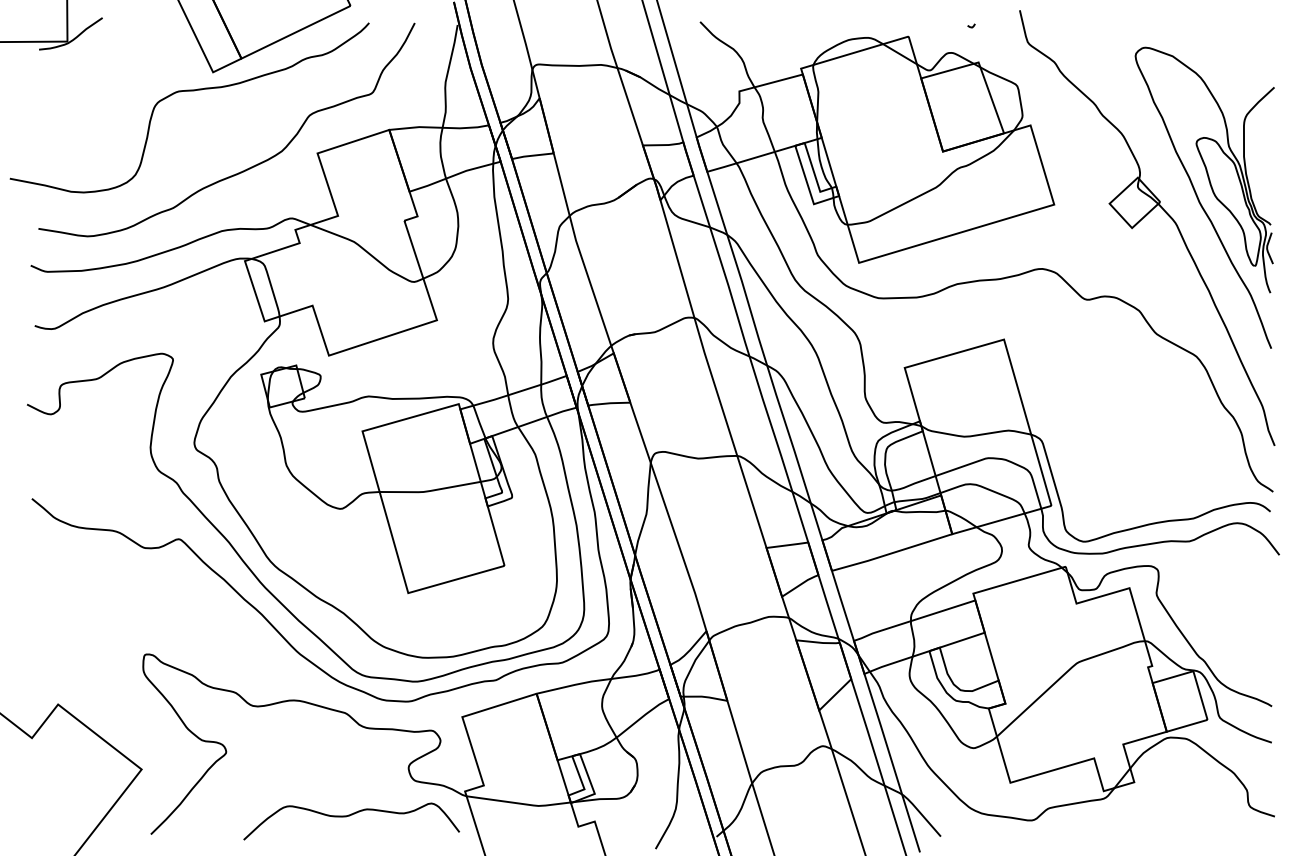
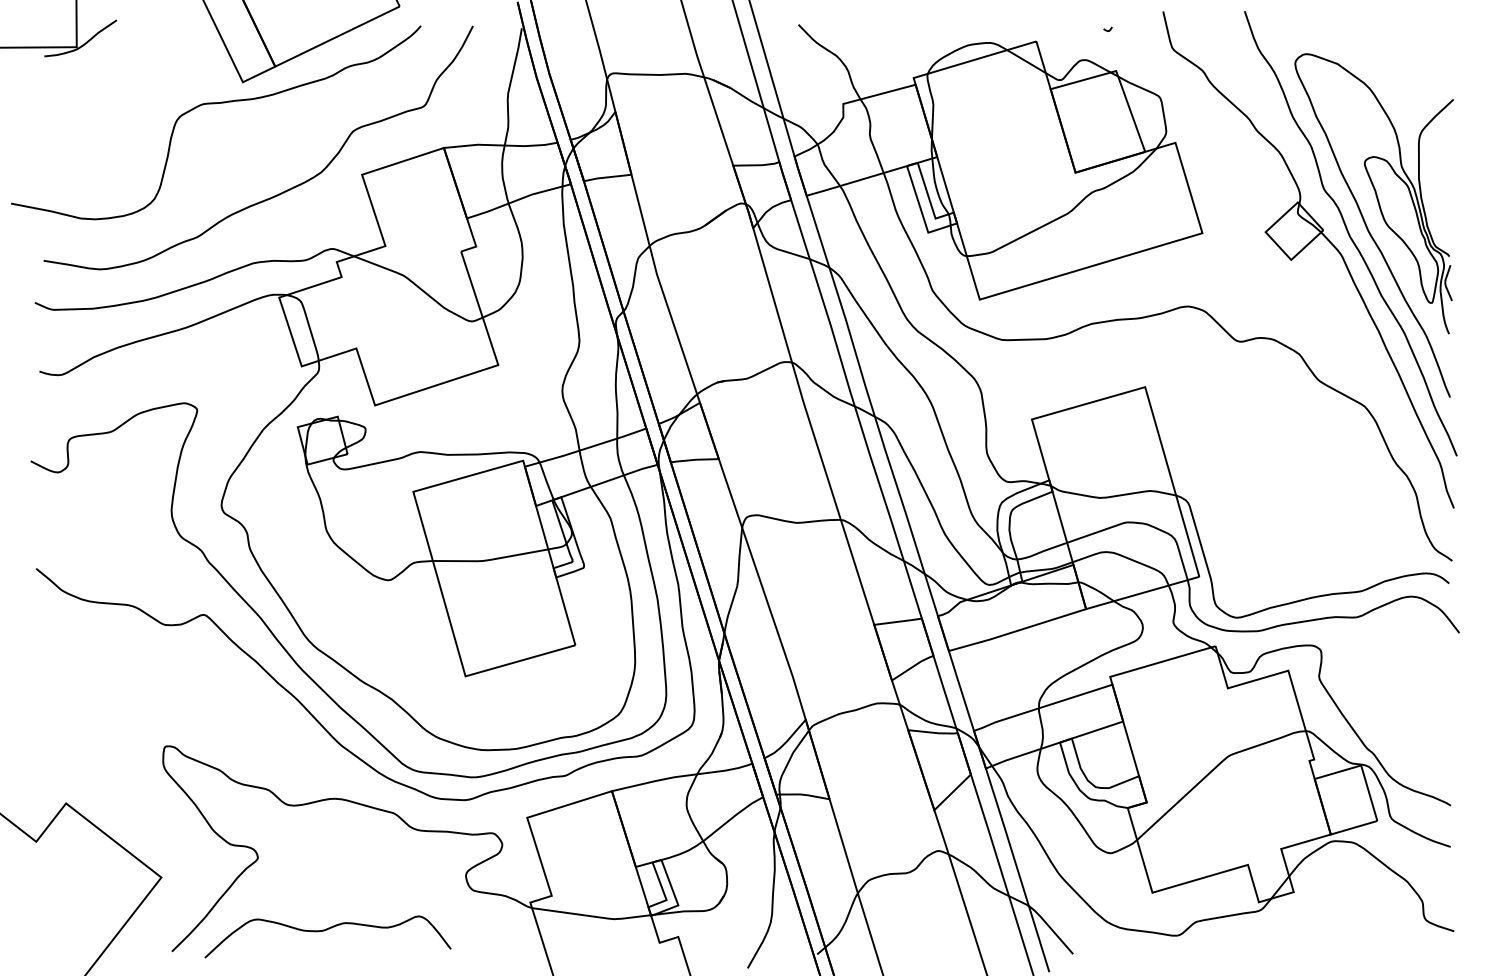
curve: (1183, 204) -> (1349, 233), added
curve: (348, 816) -> (324, 931), moved

